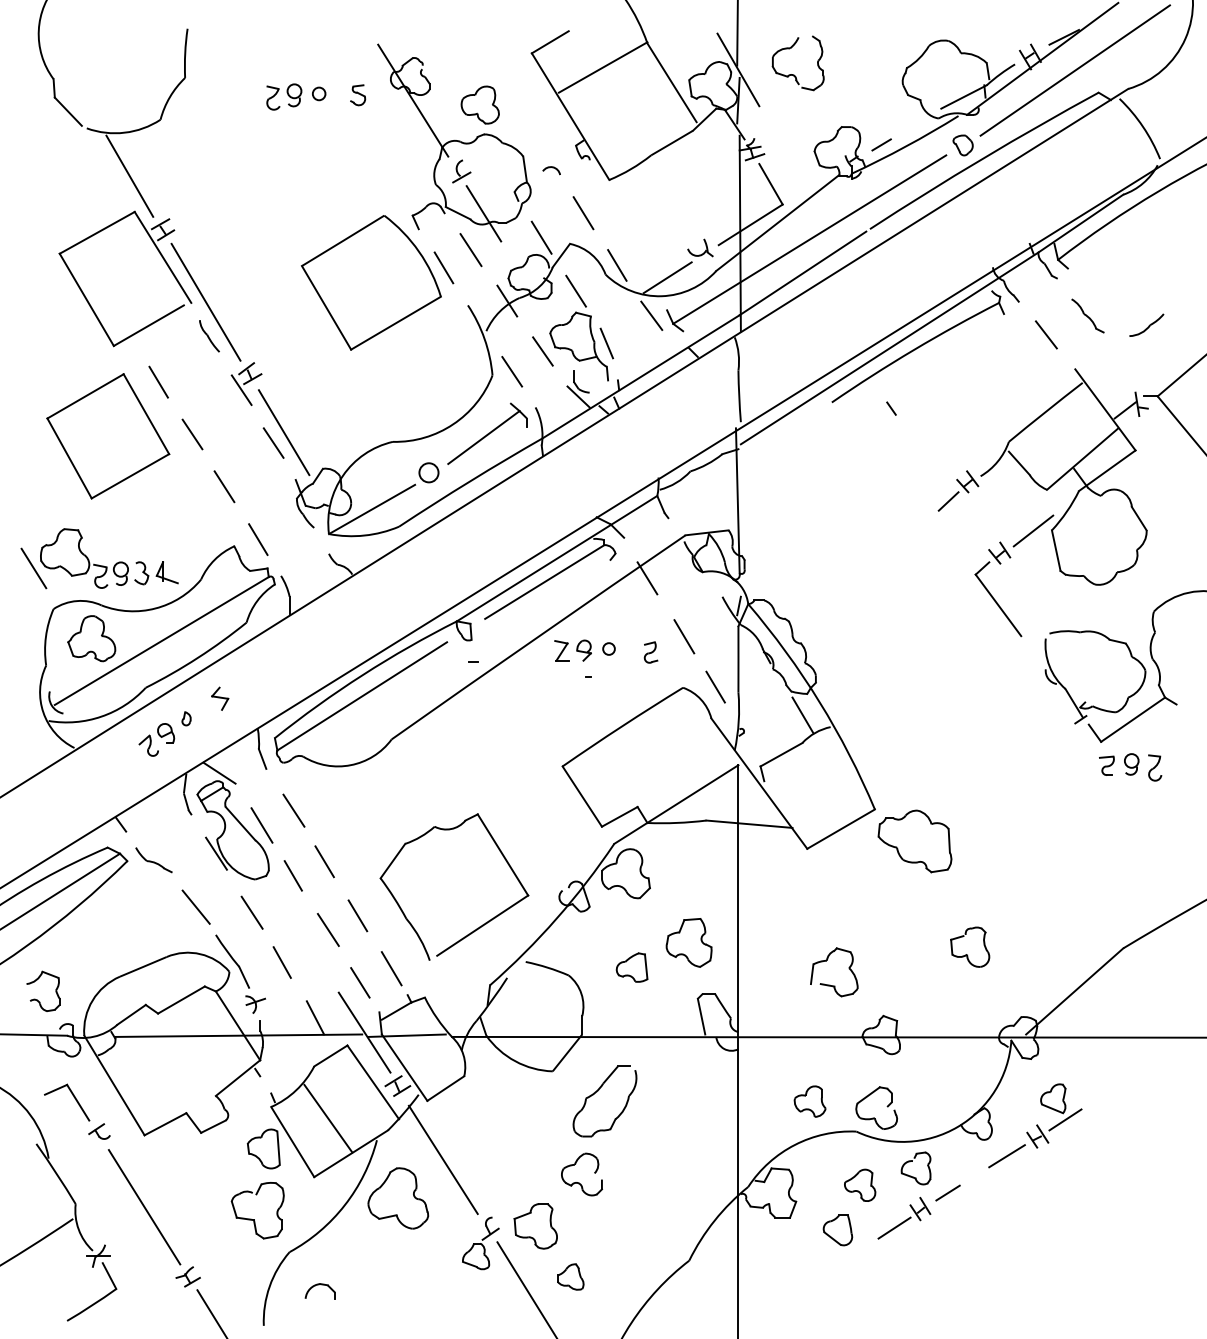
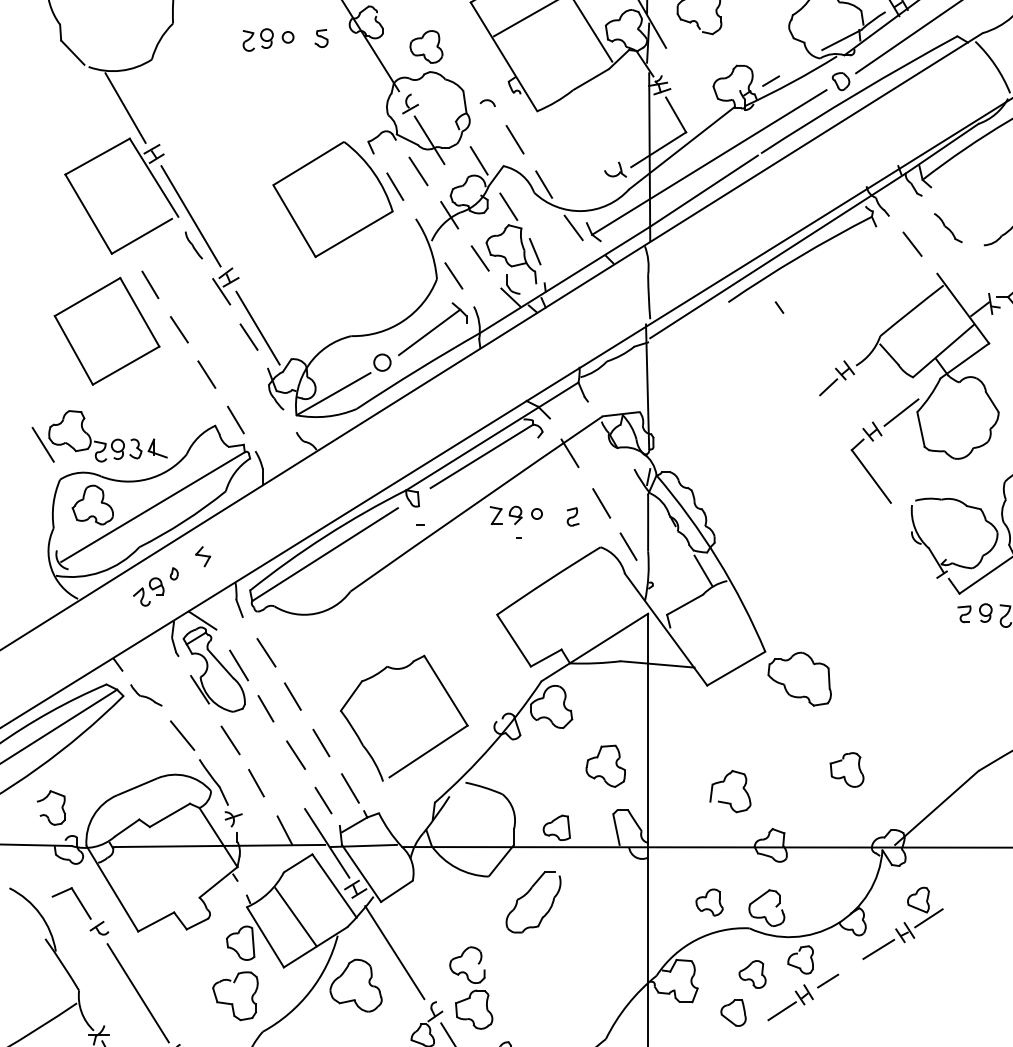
line: (667, 277) -> (587, 194), removed
part: (631, 967) -> (556, 827), moved
part: (579, 1182) -> (465, 972), moved

